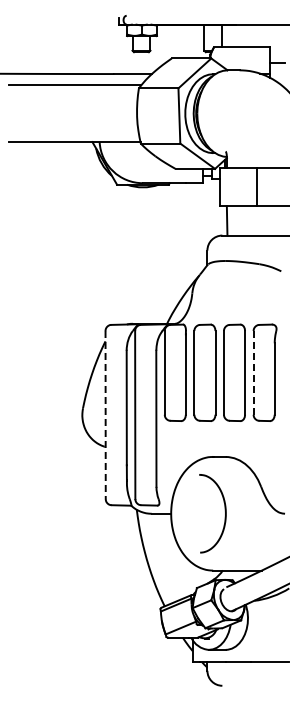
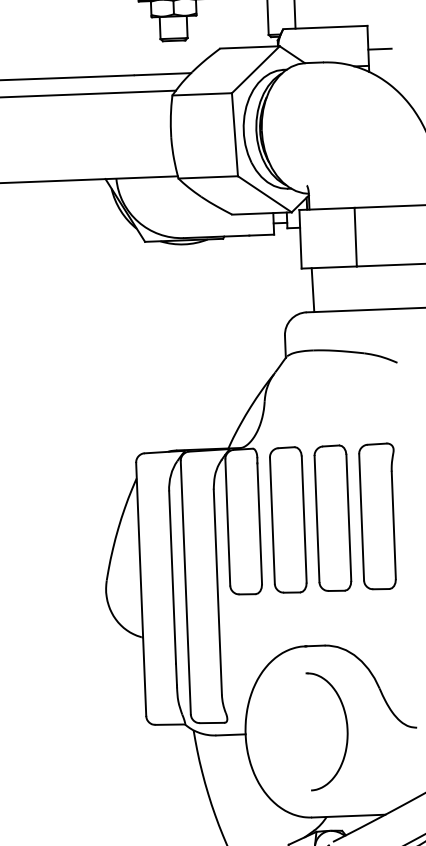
line: (253, 372) -> (361, 516), dashed -> solid
line: (105, 415) -> (141, 590), dashed -> solid
part: (224, 511) -> (345, 727), moved

